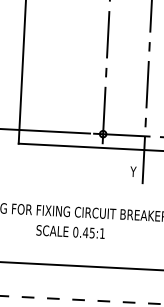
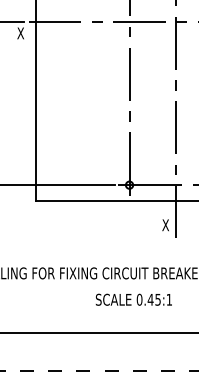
text: (133, 171) -> (165, 225), Y -> X
text: (70, 231) -> (133, 299), moved

